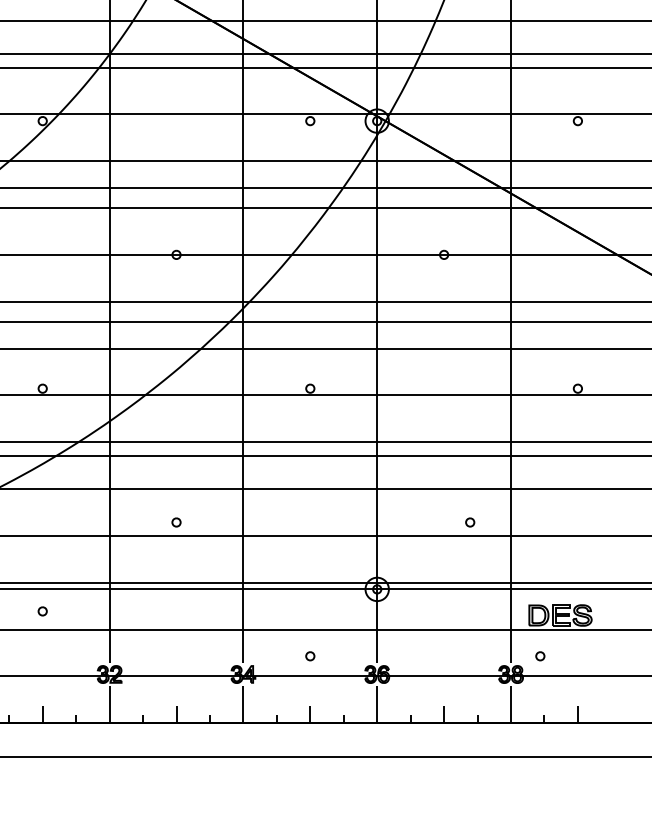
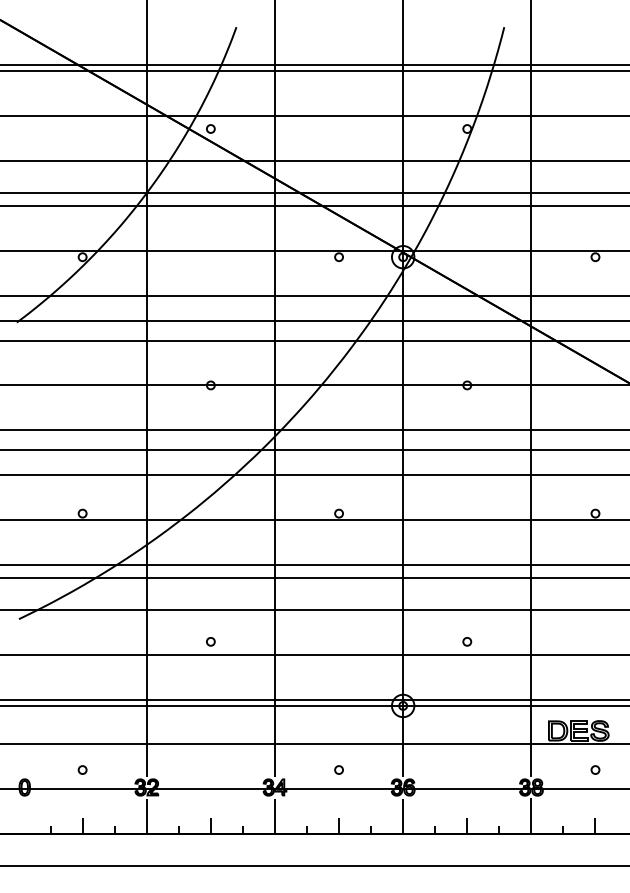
part: (470, 522) -> (467, 641), moved
part: (42, 610) -> (82, 769), moved
part: (540, 655) -> (595, 769), moved

